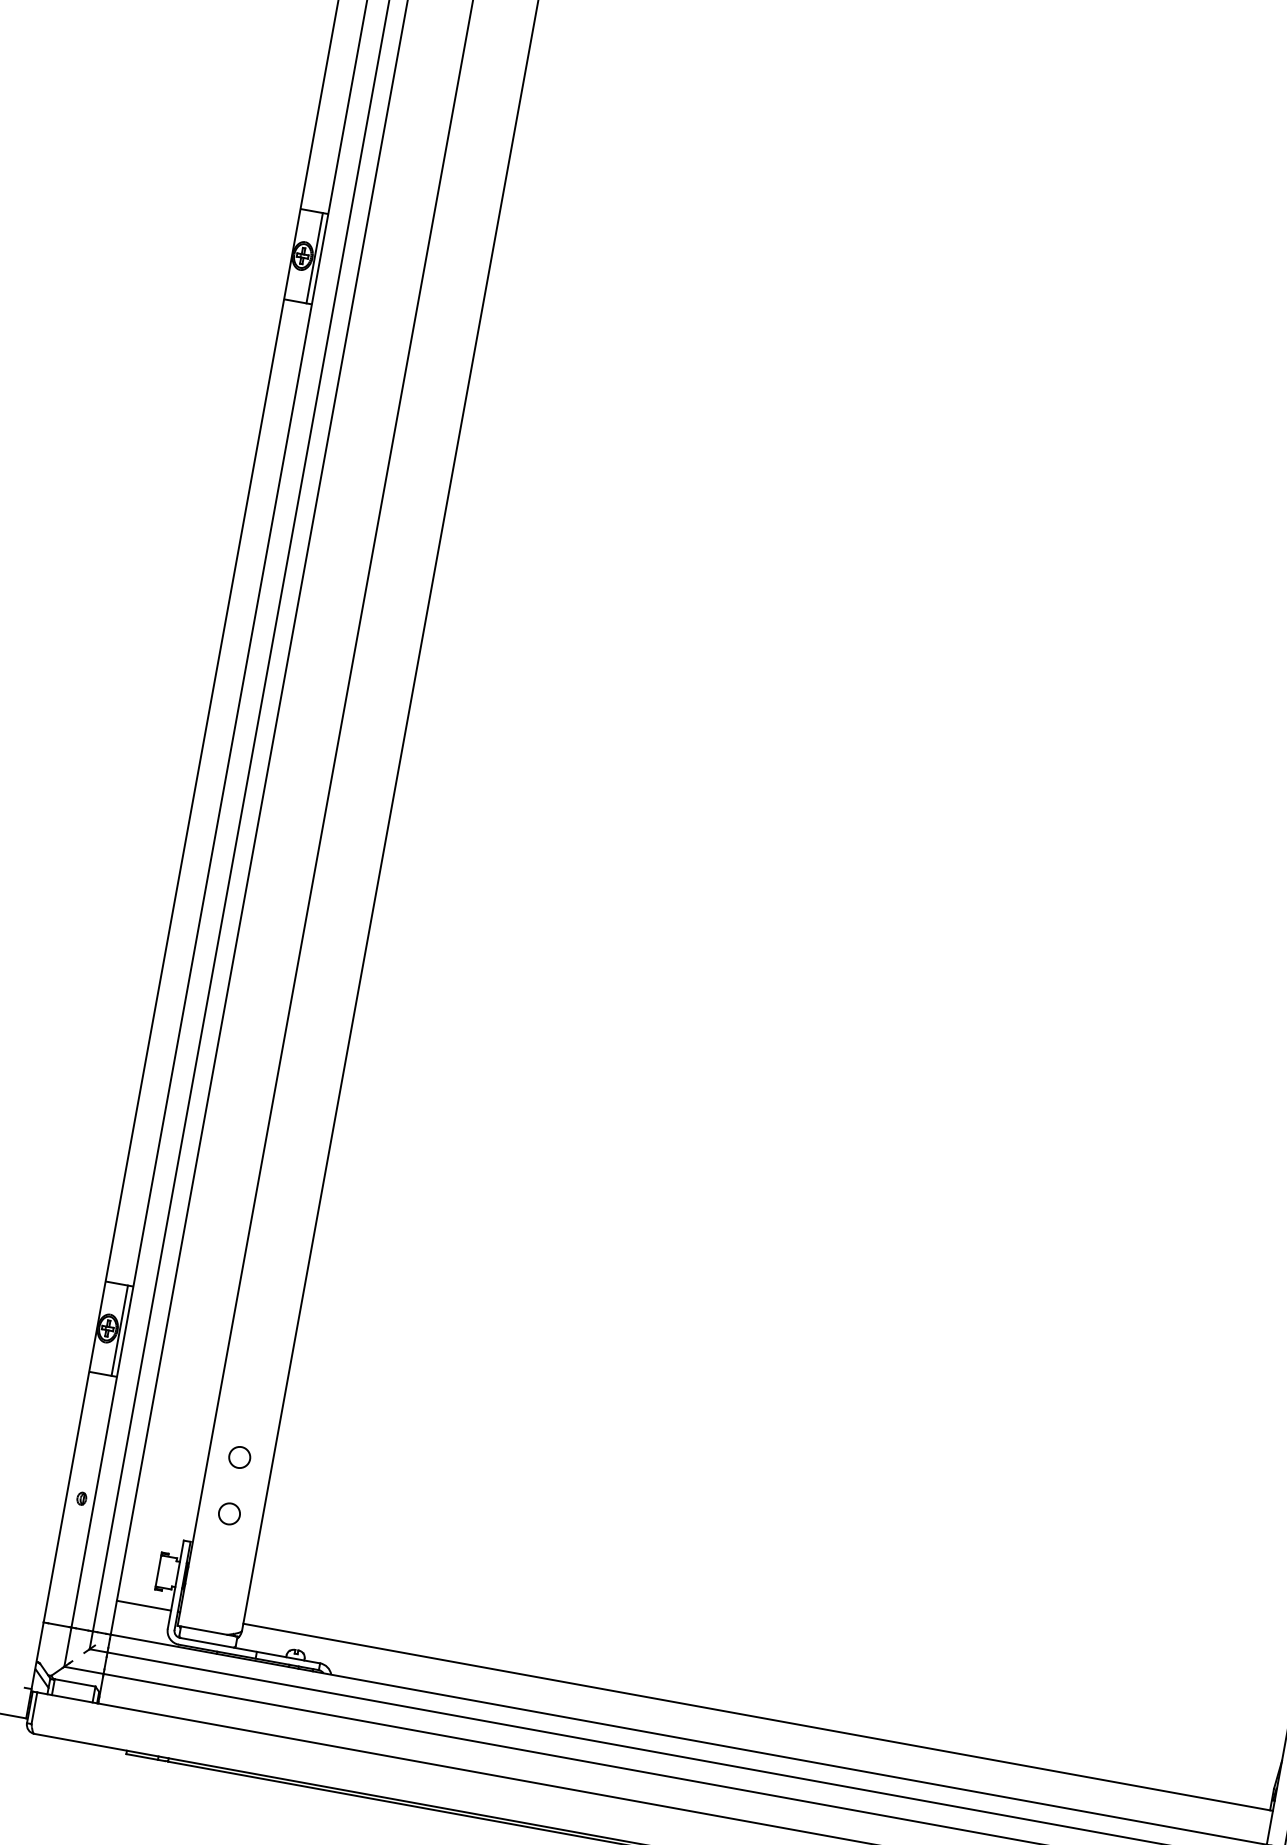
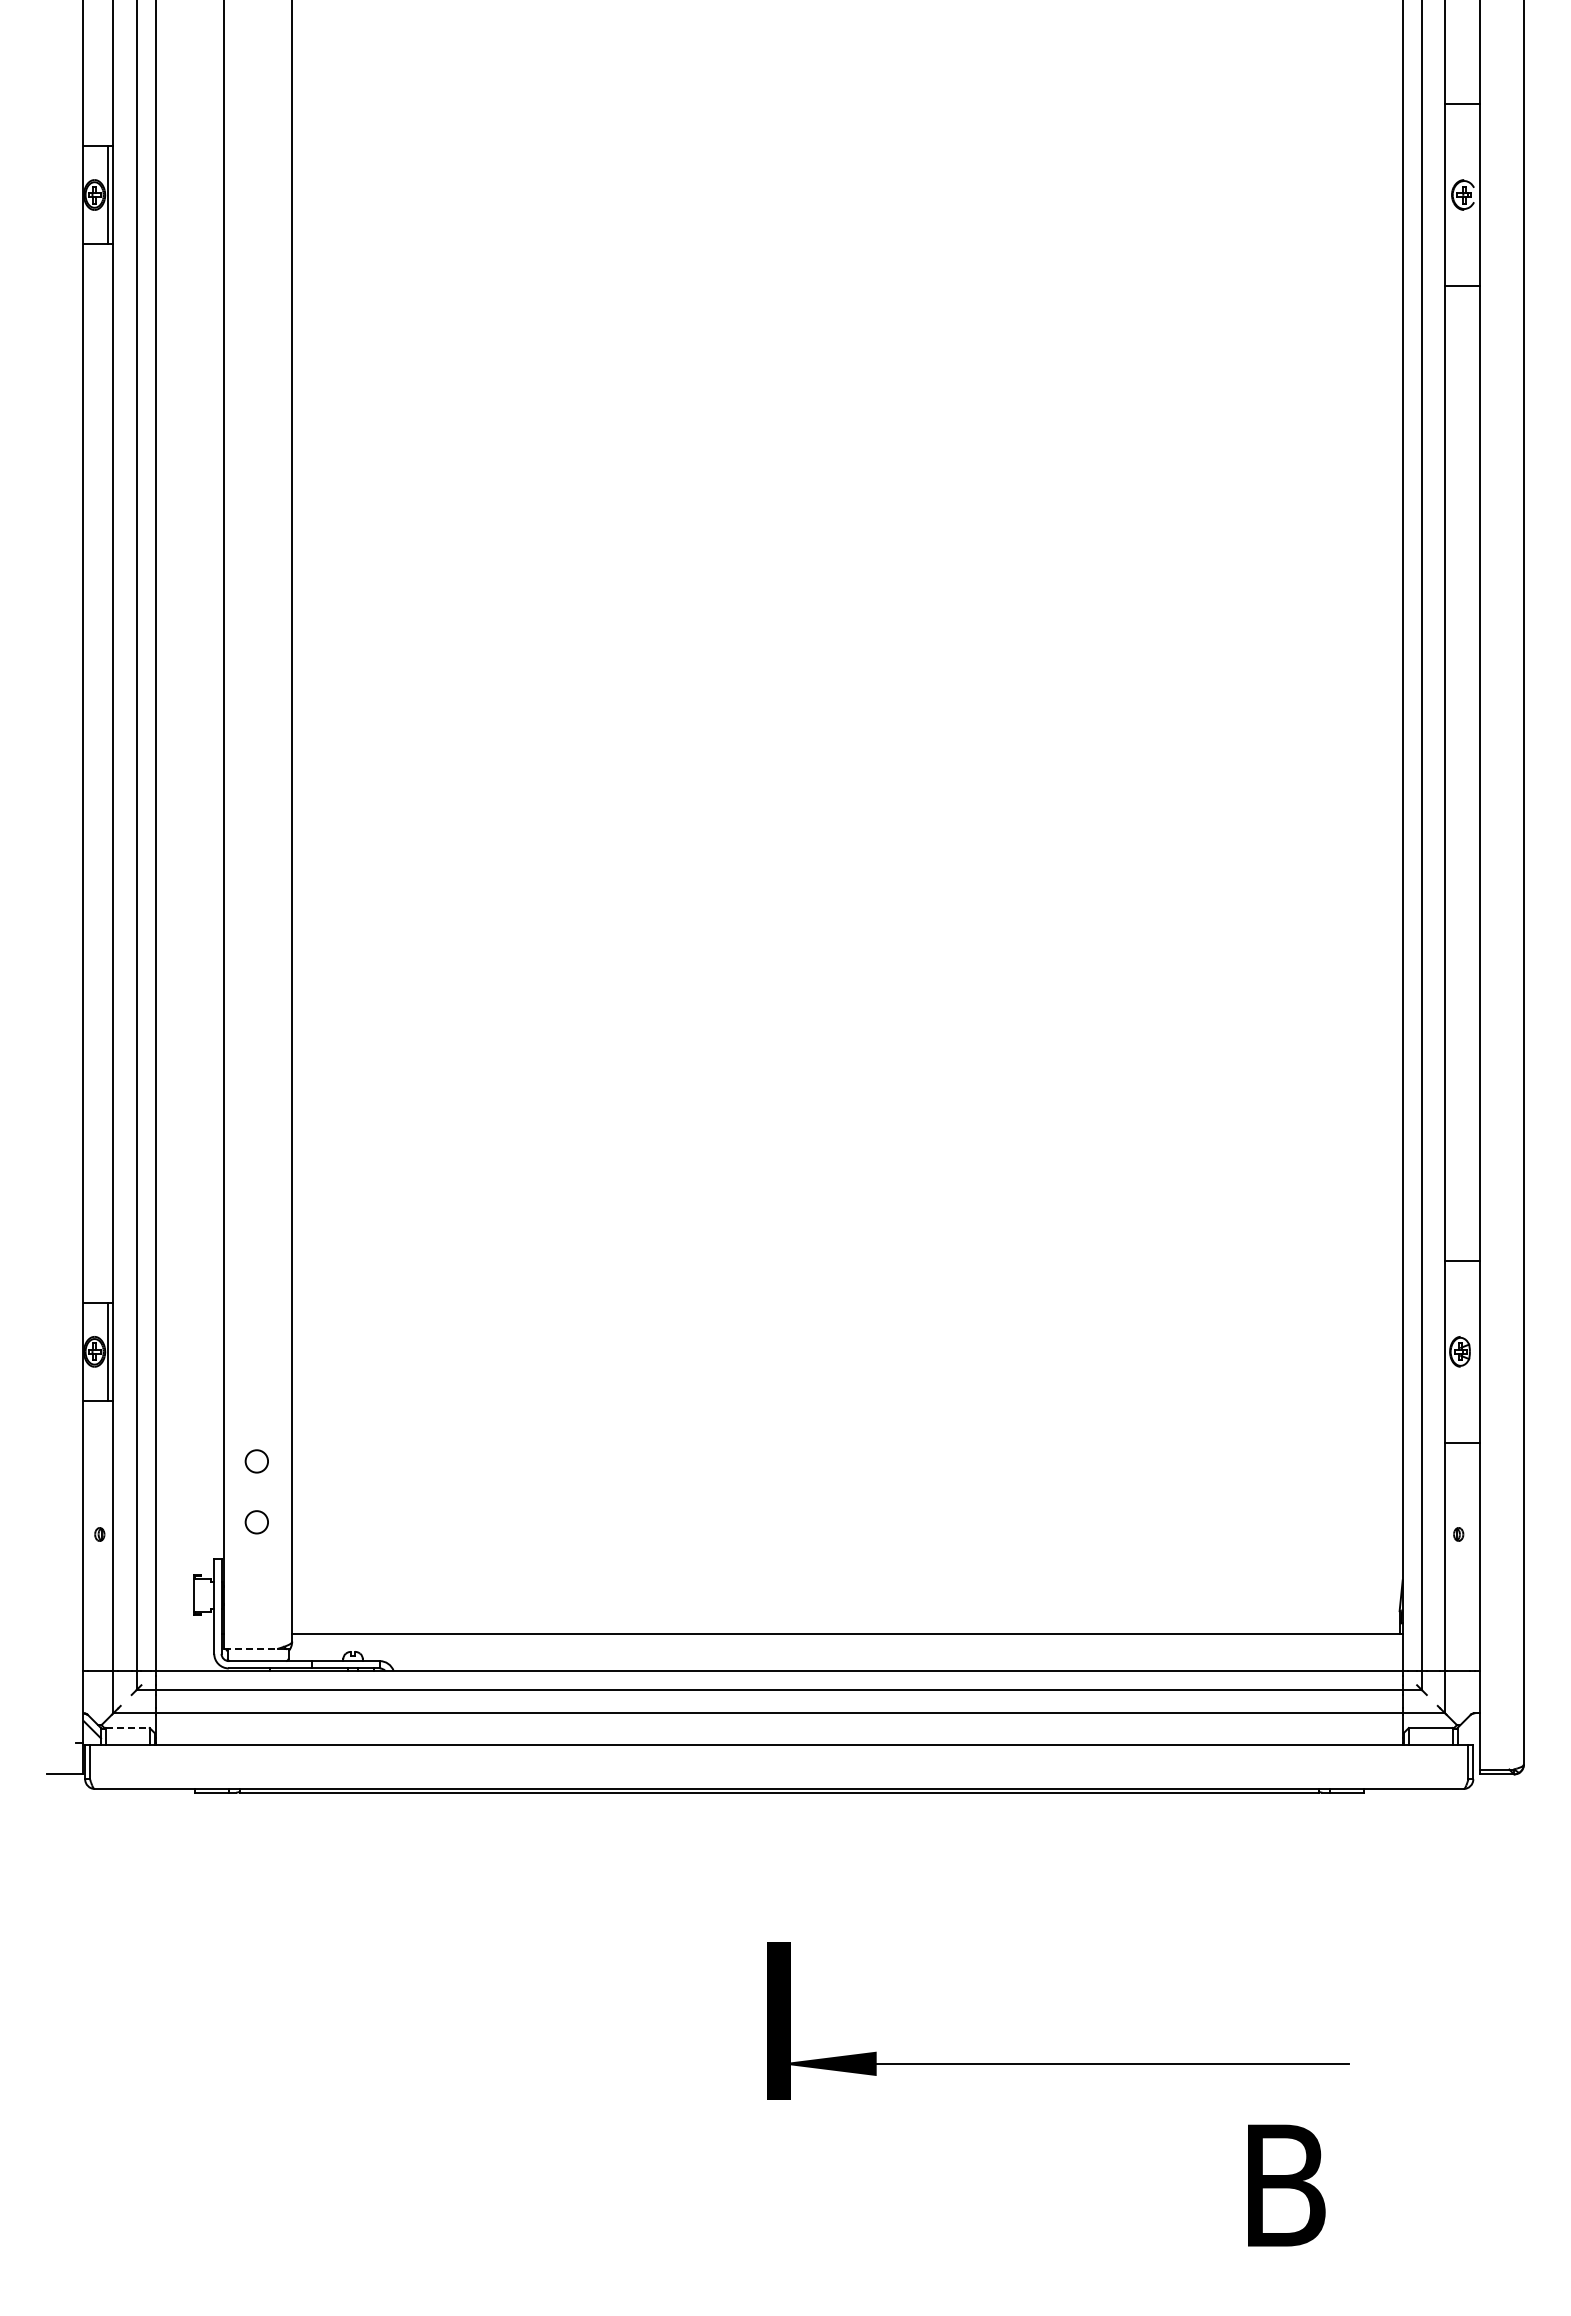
line: (143, 1605) -> (184, 1634), removed
line: (202, 1629) -> (250, 1648), solid -> dashed
line: (74, 1683) -> (127, 1728), solid -> dashed

